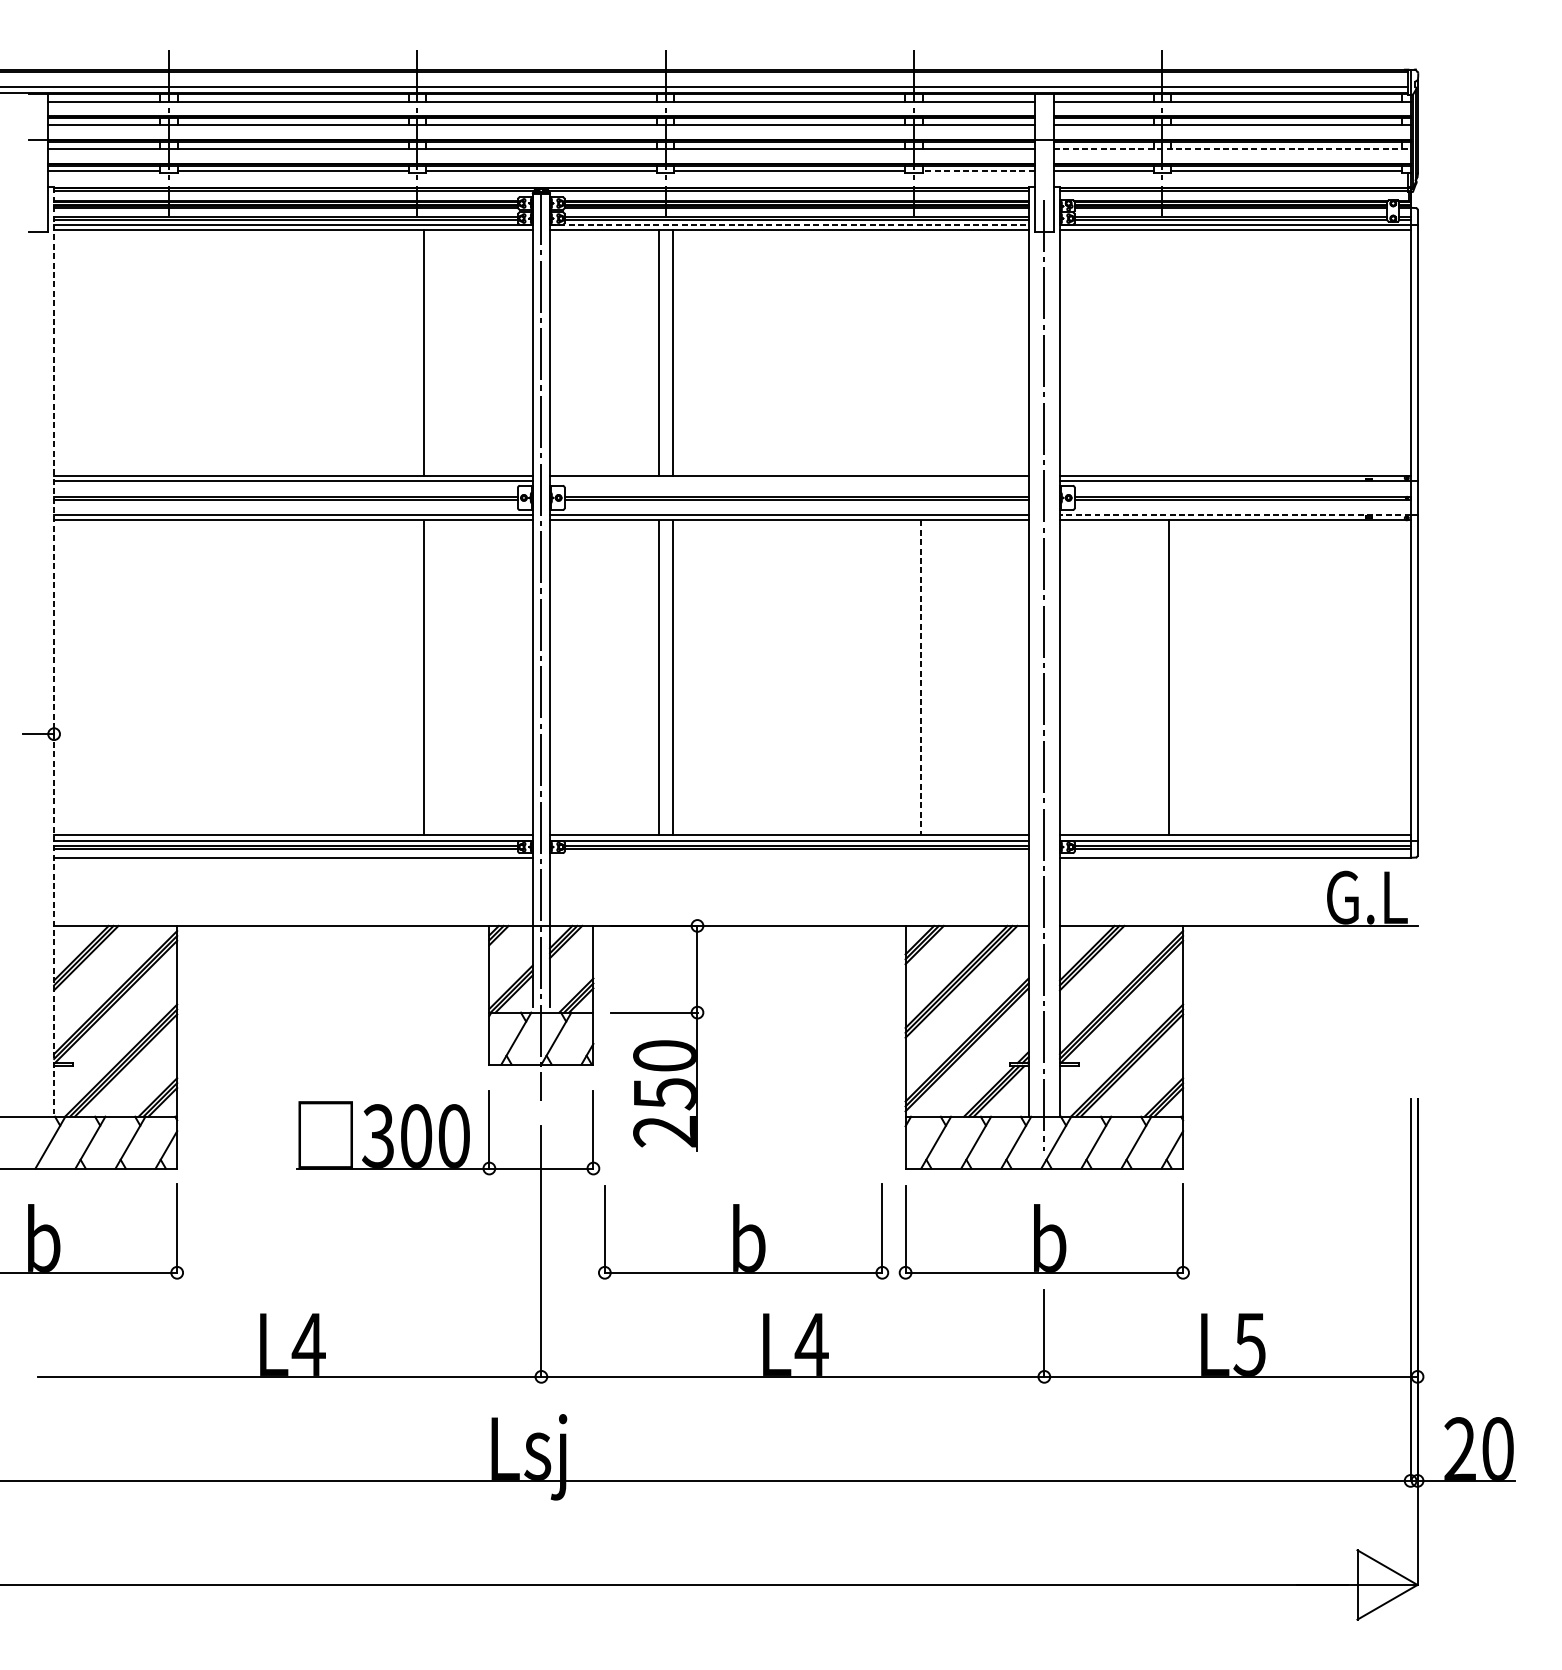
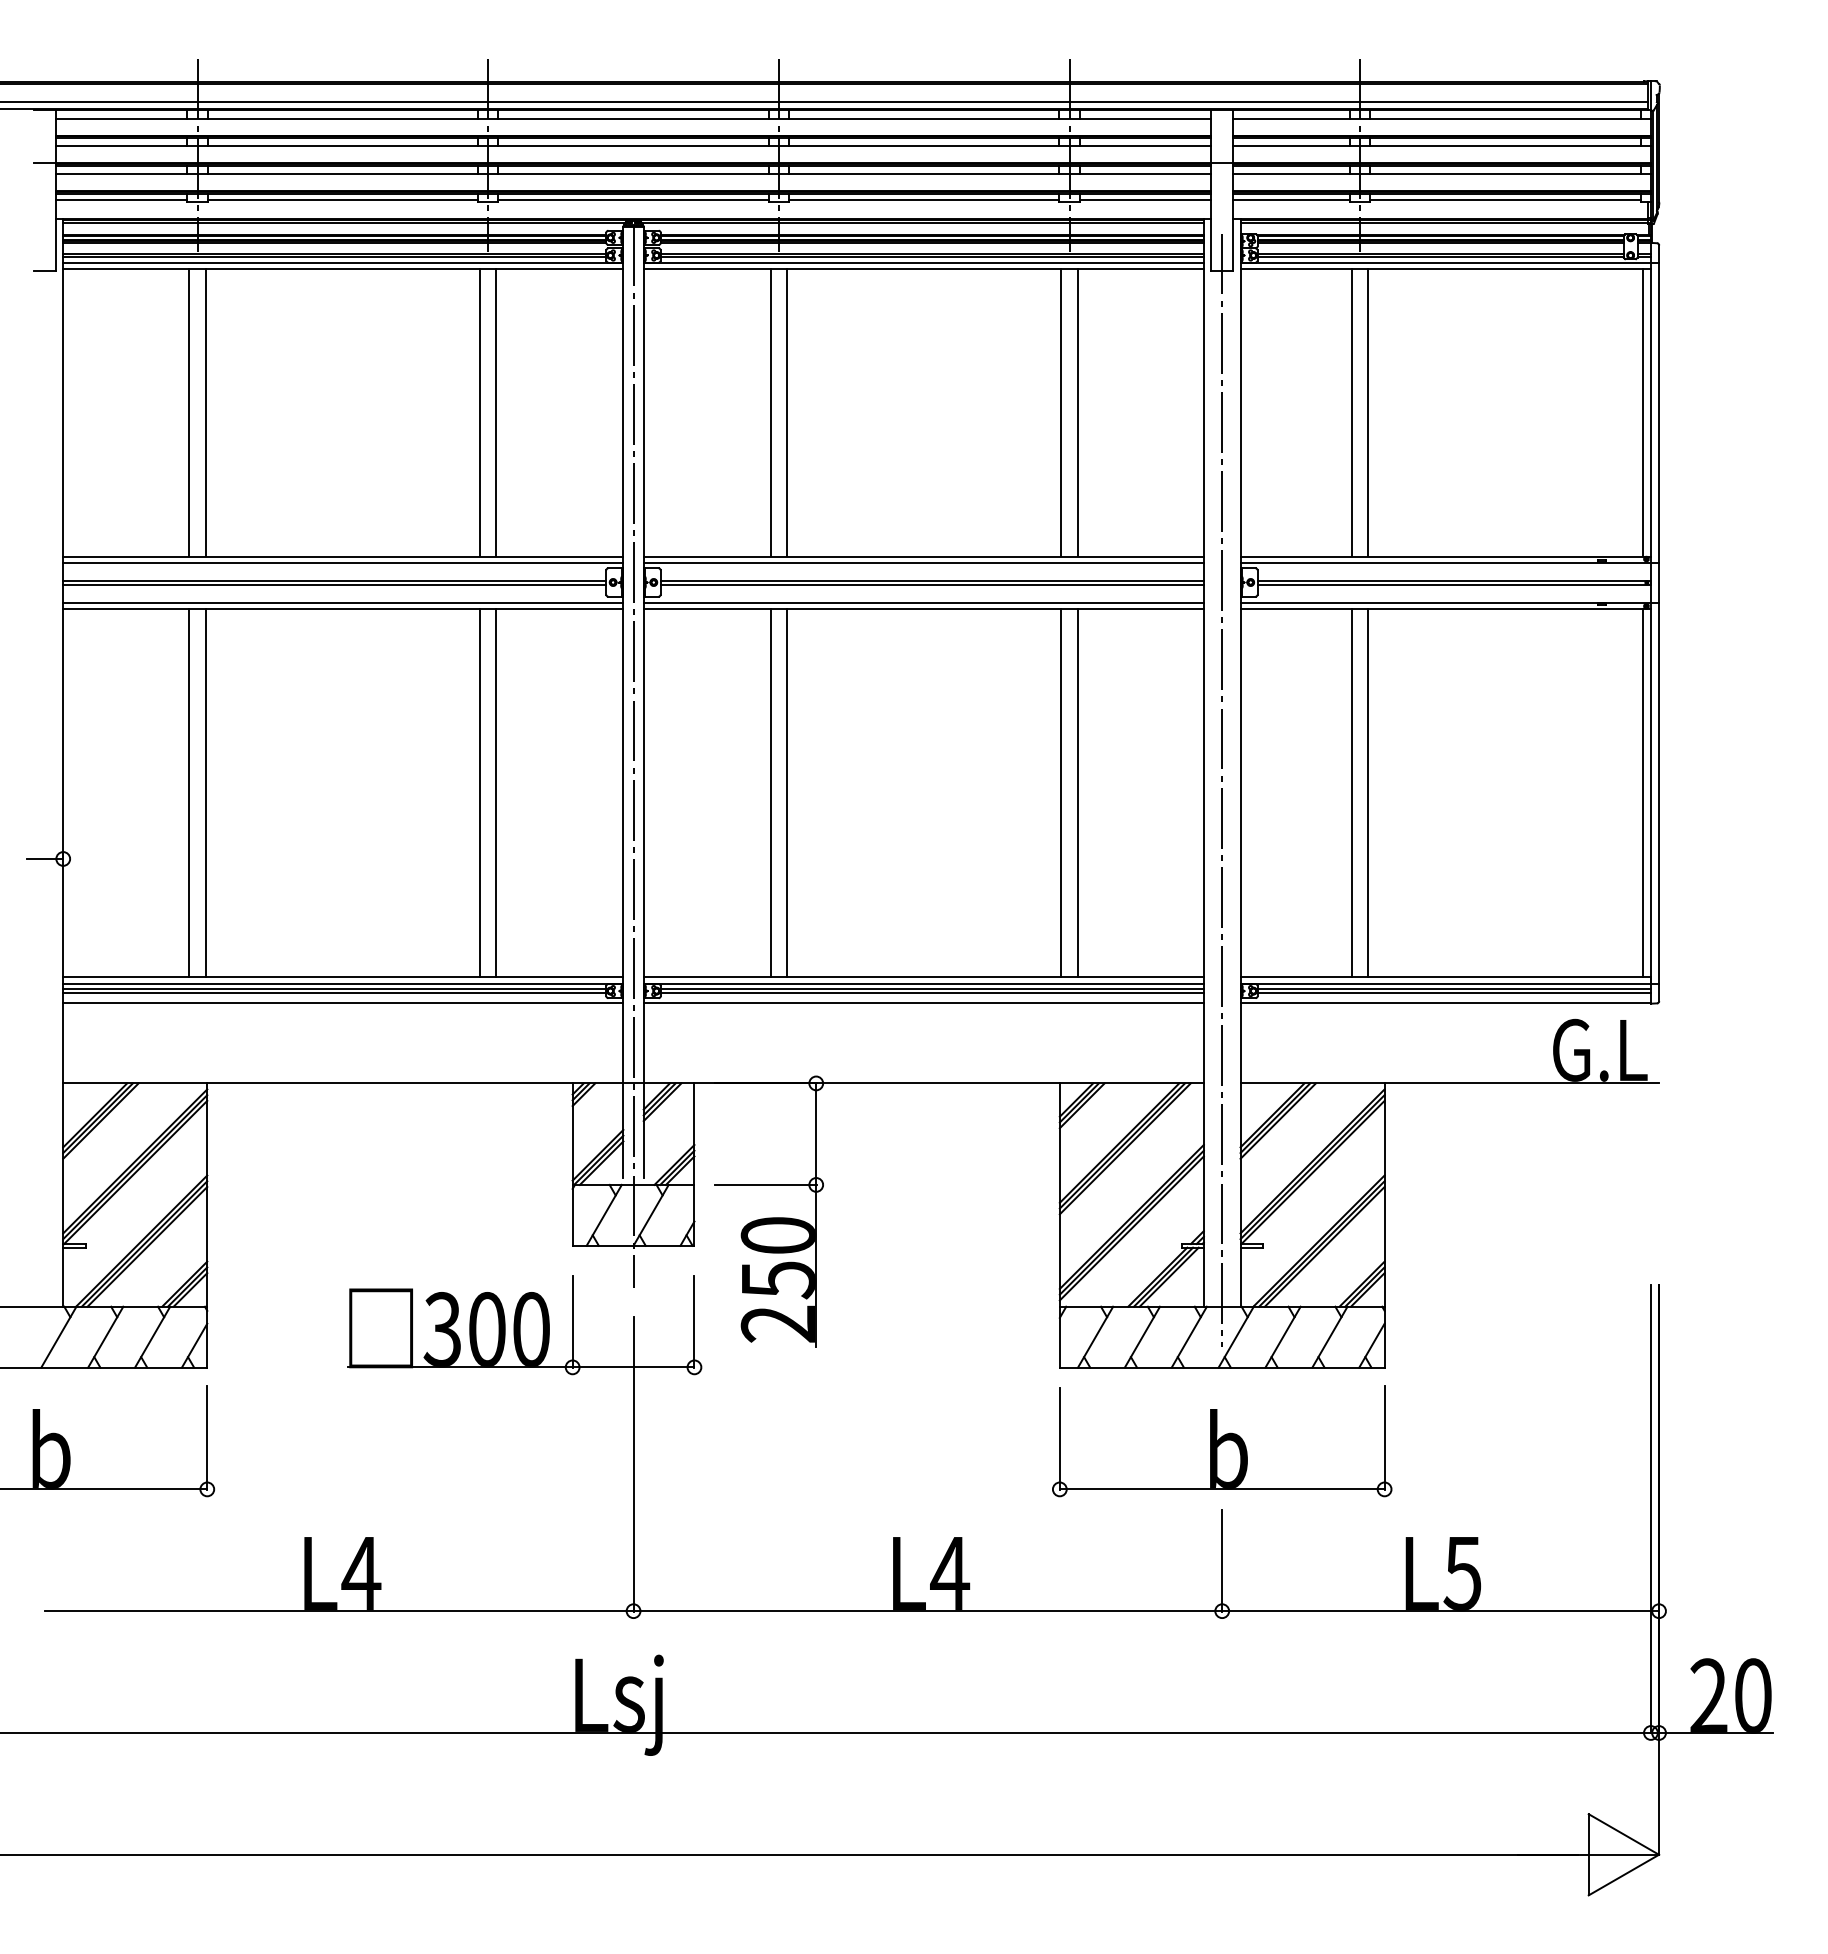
line: (1232, 149) -> (1442, 174), dashed -> solid
line: (978, 171) -> (1145, 200), dashed -> solid
line: (789, 224) -> (924, 262), dashed -> solid
line: (161, 352) -> (189, 412), added
line: (175, 352) -> (205, 412), added
line: (410, 352) -> (480, 412), added
line: (907, 352) -> (1061, 412), added
line: (920, 352) -> (1077, 412), added
line: (1155, 352) -> (1352, 412), added
line: (1169, 352) -> (1368, 412), added
line: (1403, 352) -> (1642, 412), added
line: (789, 480) -> (923, 562), added
line: (1235, 515) -> (1445, 602), dashed -> solid
line: (54, 651) -> (63, 762), dashed -> solid
line: (161, 677) -> (189, 792), added
line: (175, 677) -> (205, 792), added
line: (907, 677) -> (1061, 792), added
line: (1155, 677) -> (1352, 792), added
line: (410, 678) -> (480, 793), added
line: (920, 678) -> (1077, 793), dashed -> solid
line: (1403, 678) -> (1642, 793), added
line: (789, 857) -> (923, 1003), added
part: (743, 1231) -> (870, 1441), removed

